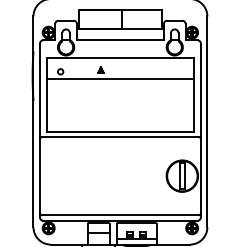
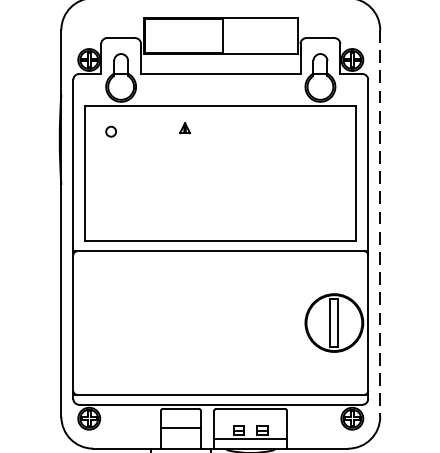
line: (120, 79) -> (220, 145), removed
line: (207, 122) -> (380, 224), solid -> dashed

